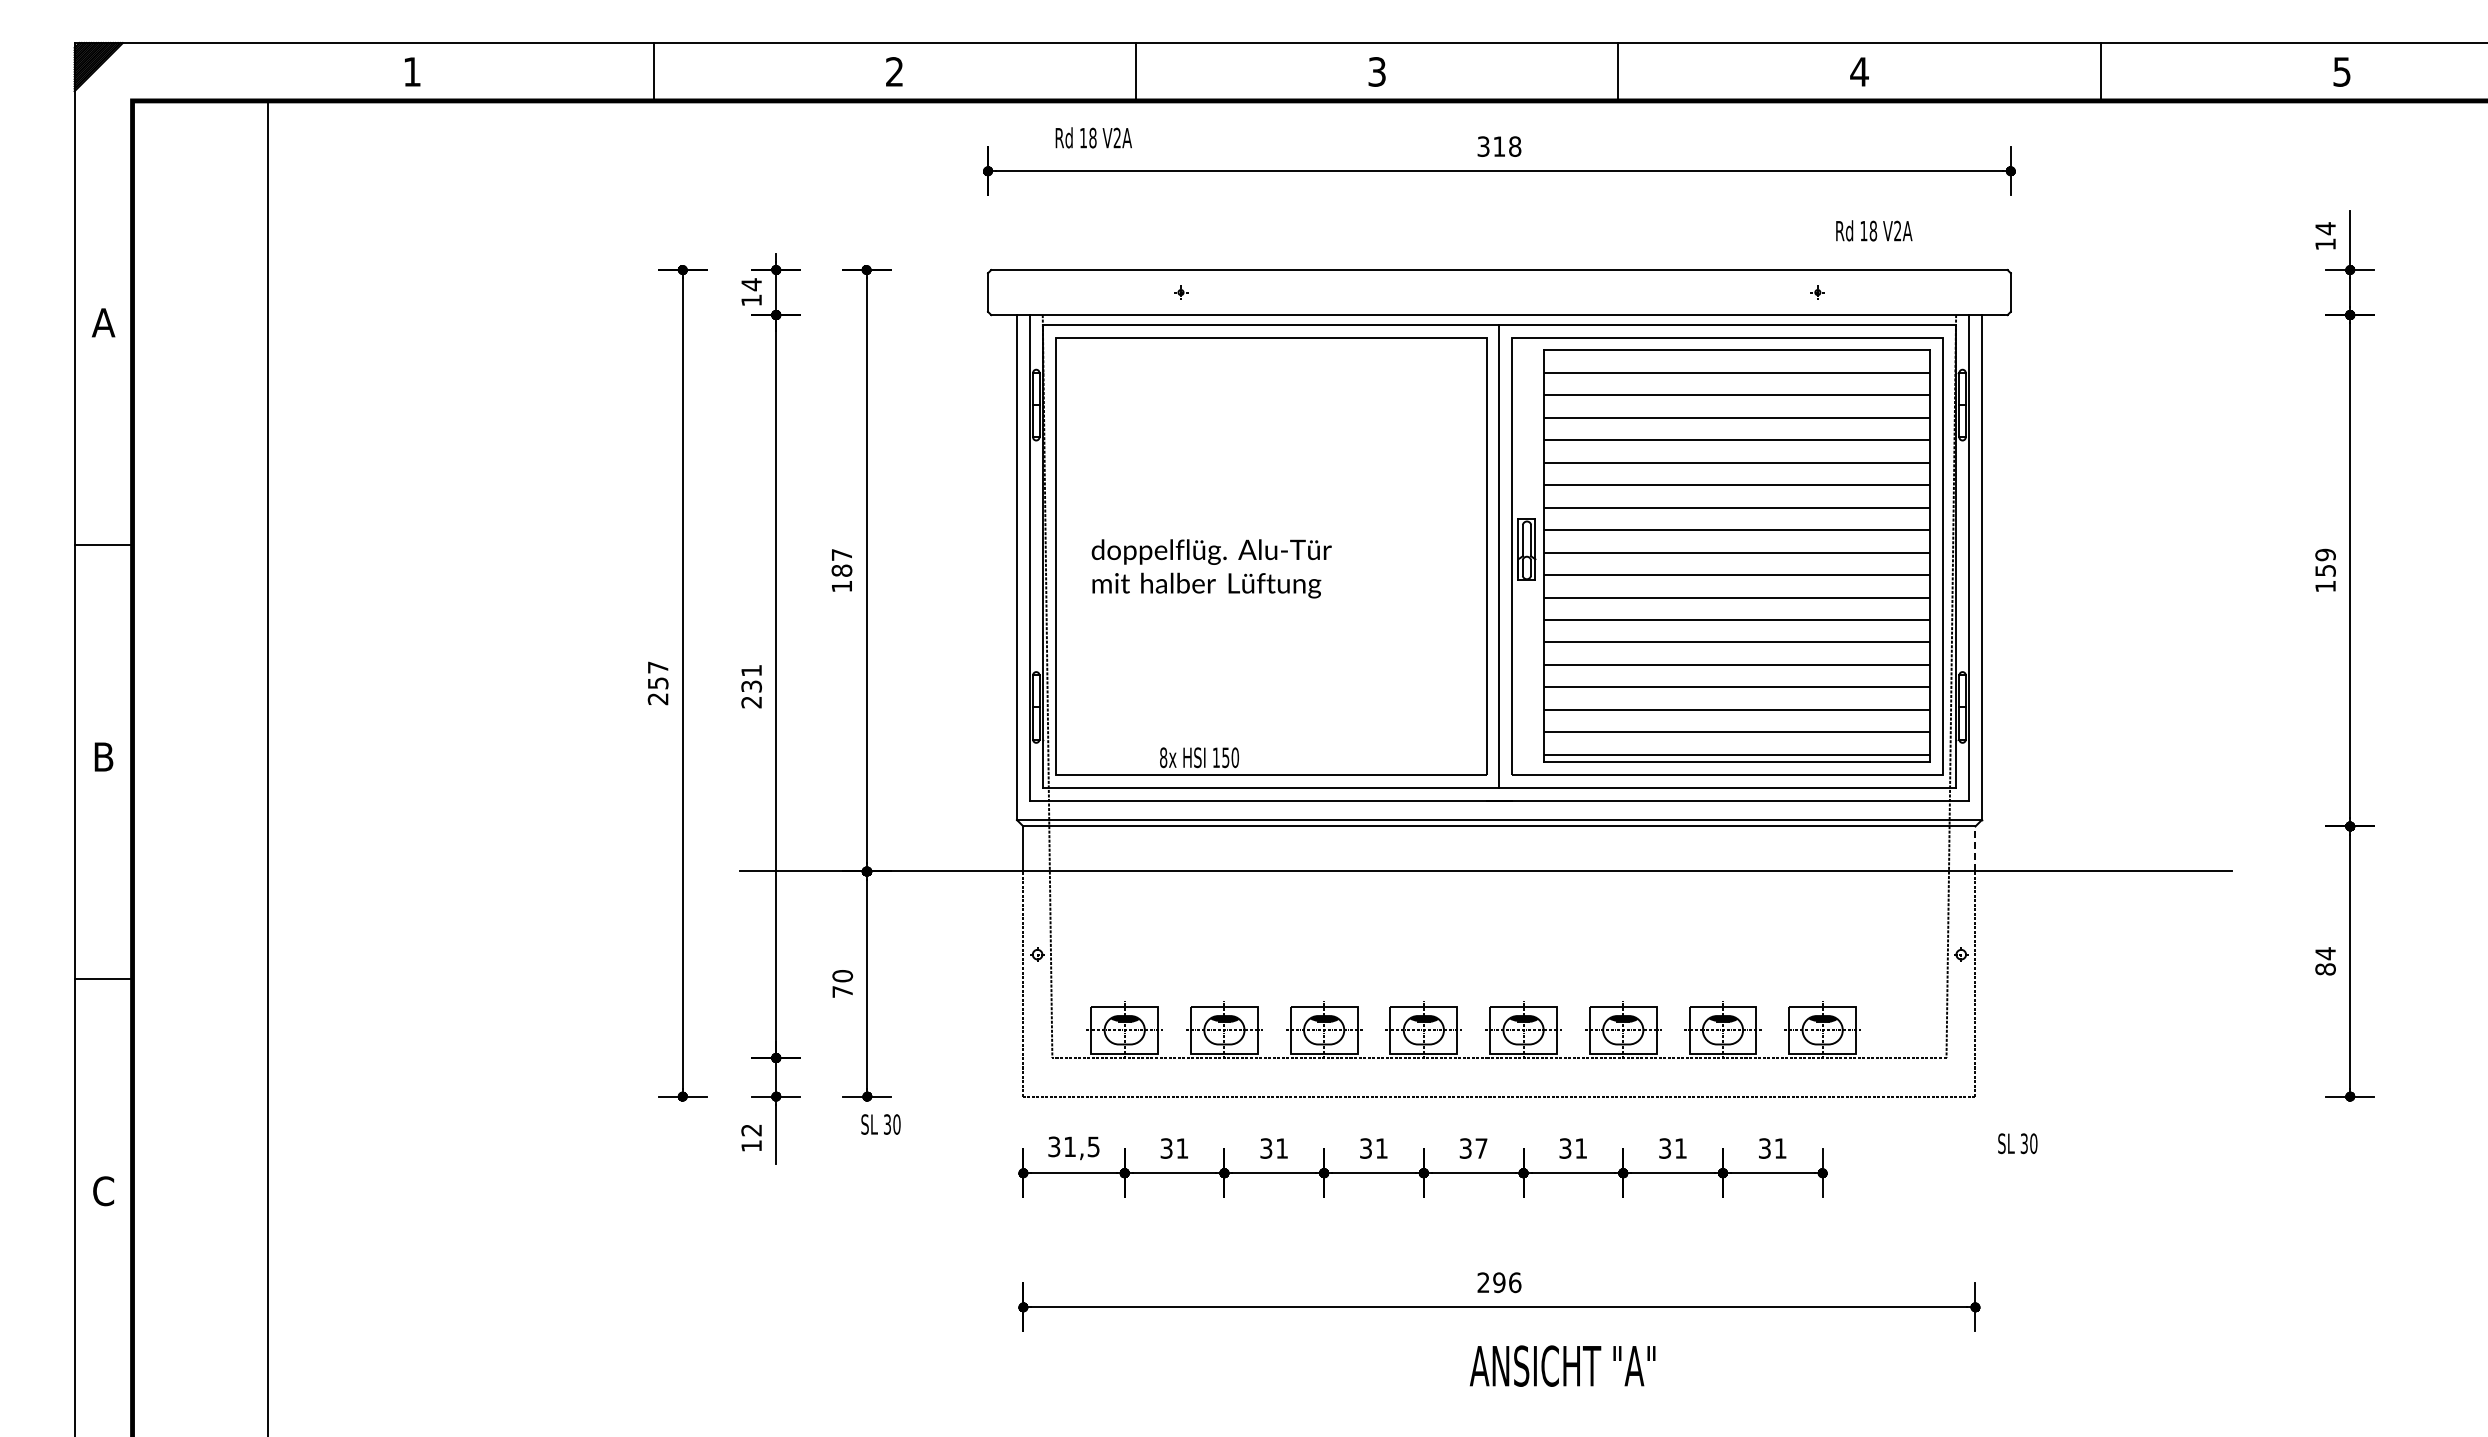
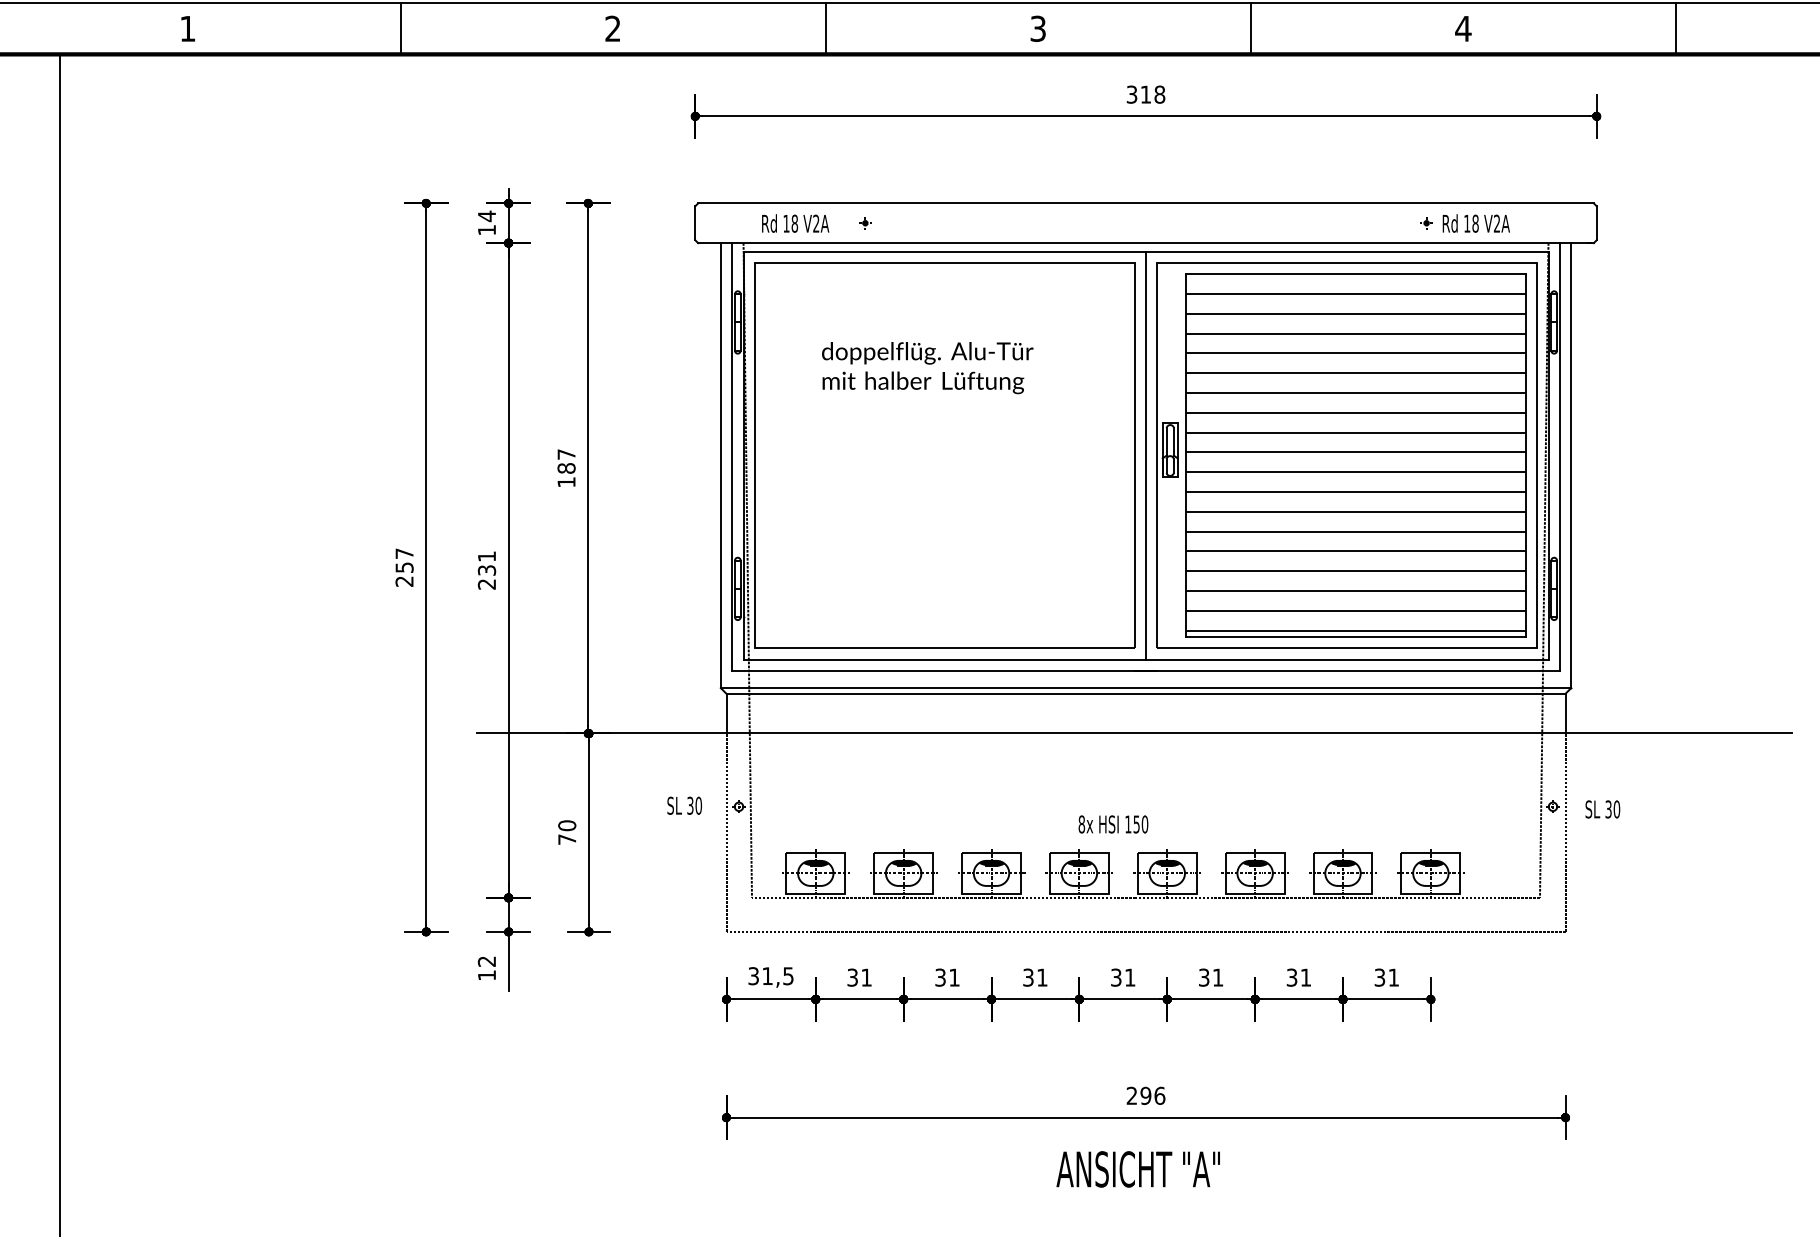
text: (1093, 137) -> (795, 223), moved
text: (1874, 230) -> (1476, 223), moved
text: (1211, 568) -> (927, 367), moved
text: (1199, 757) -> (1113, 824), moved
line: (1975, 848) -> (1565, 713), dashed -> solid
text: (880, 1124) -> (684, 805), moved
text: (2017, 1143) -> (1602, 809), moved
text: (1481, 1148) -> (1130, 977), 37 -> 31
text: (1562, 1365) -> (1138, 1168), moved

